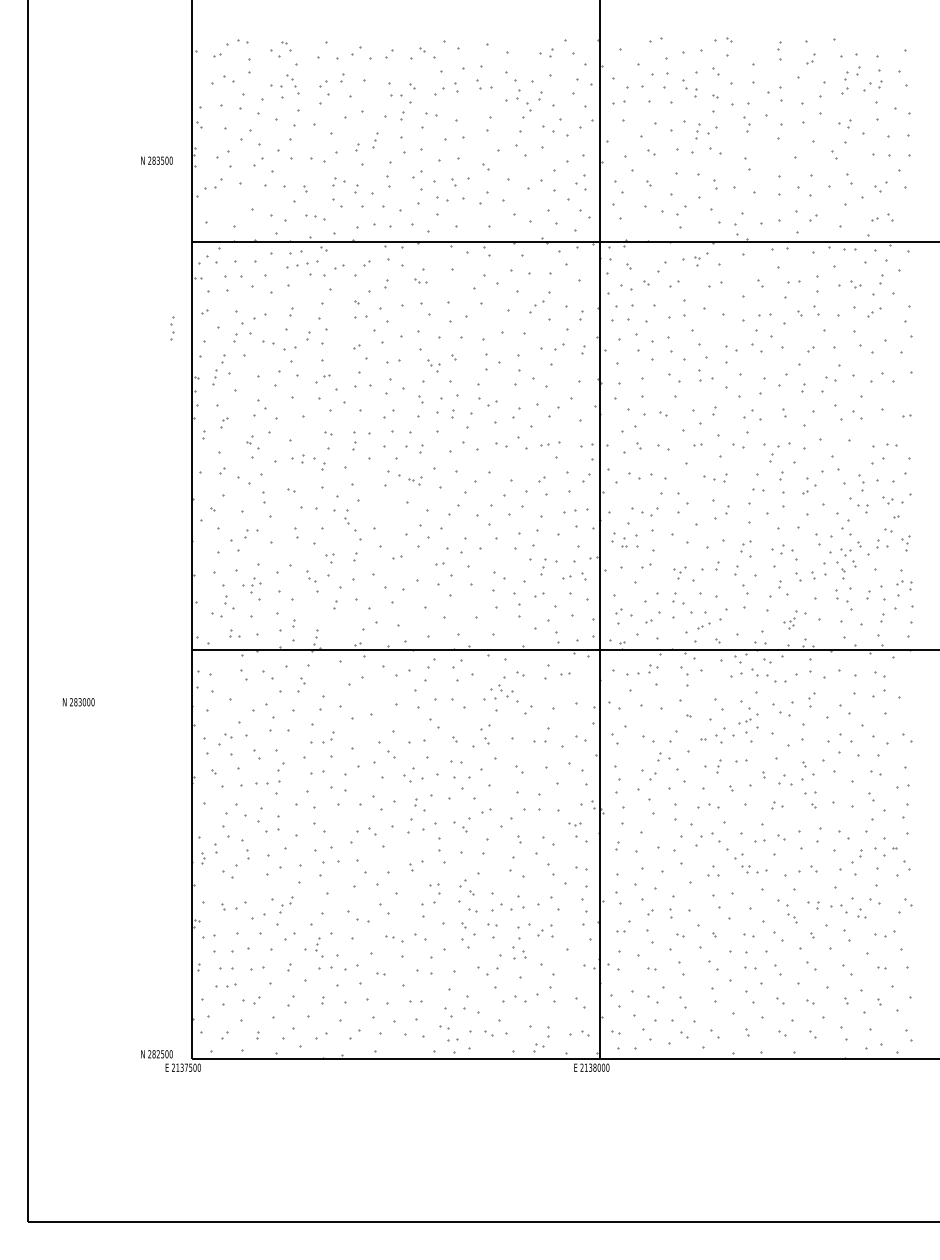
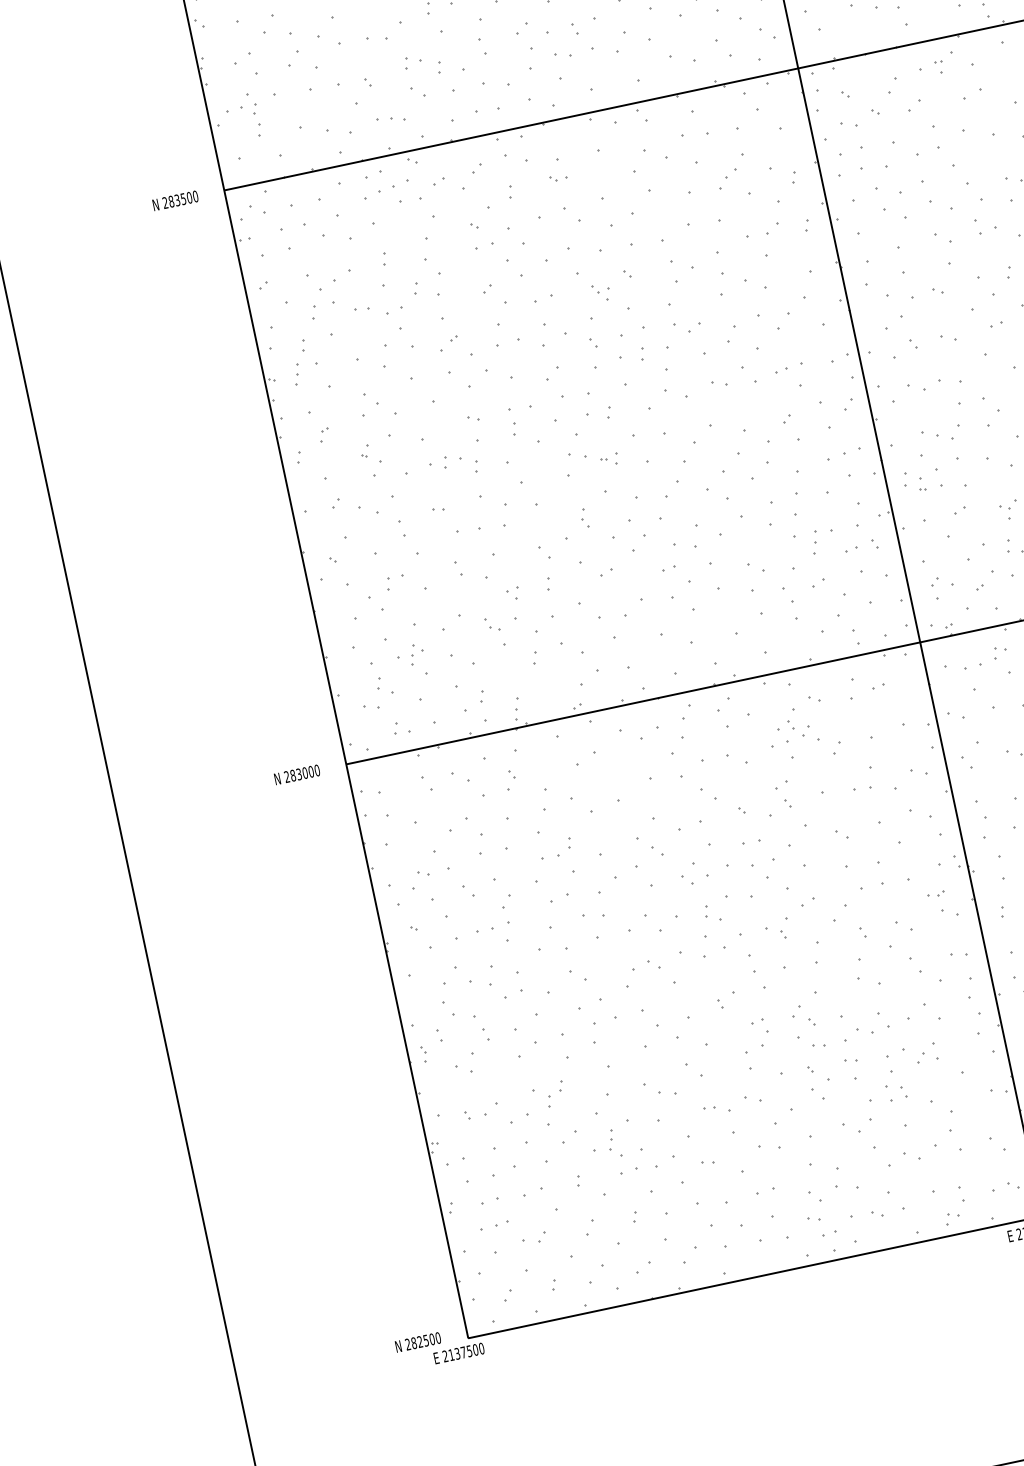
text: (156, 160) -> (174, 200), moved
part: (172, 328) -> (257, 119), moved
part: (346, 516) -> (584, 517), moved
text: (78, 702) -> (296, 775), moved

